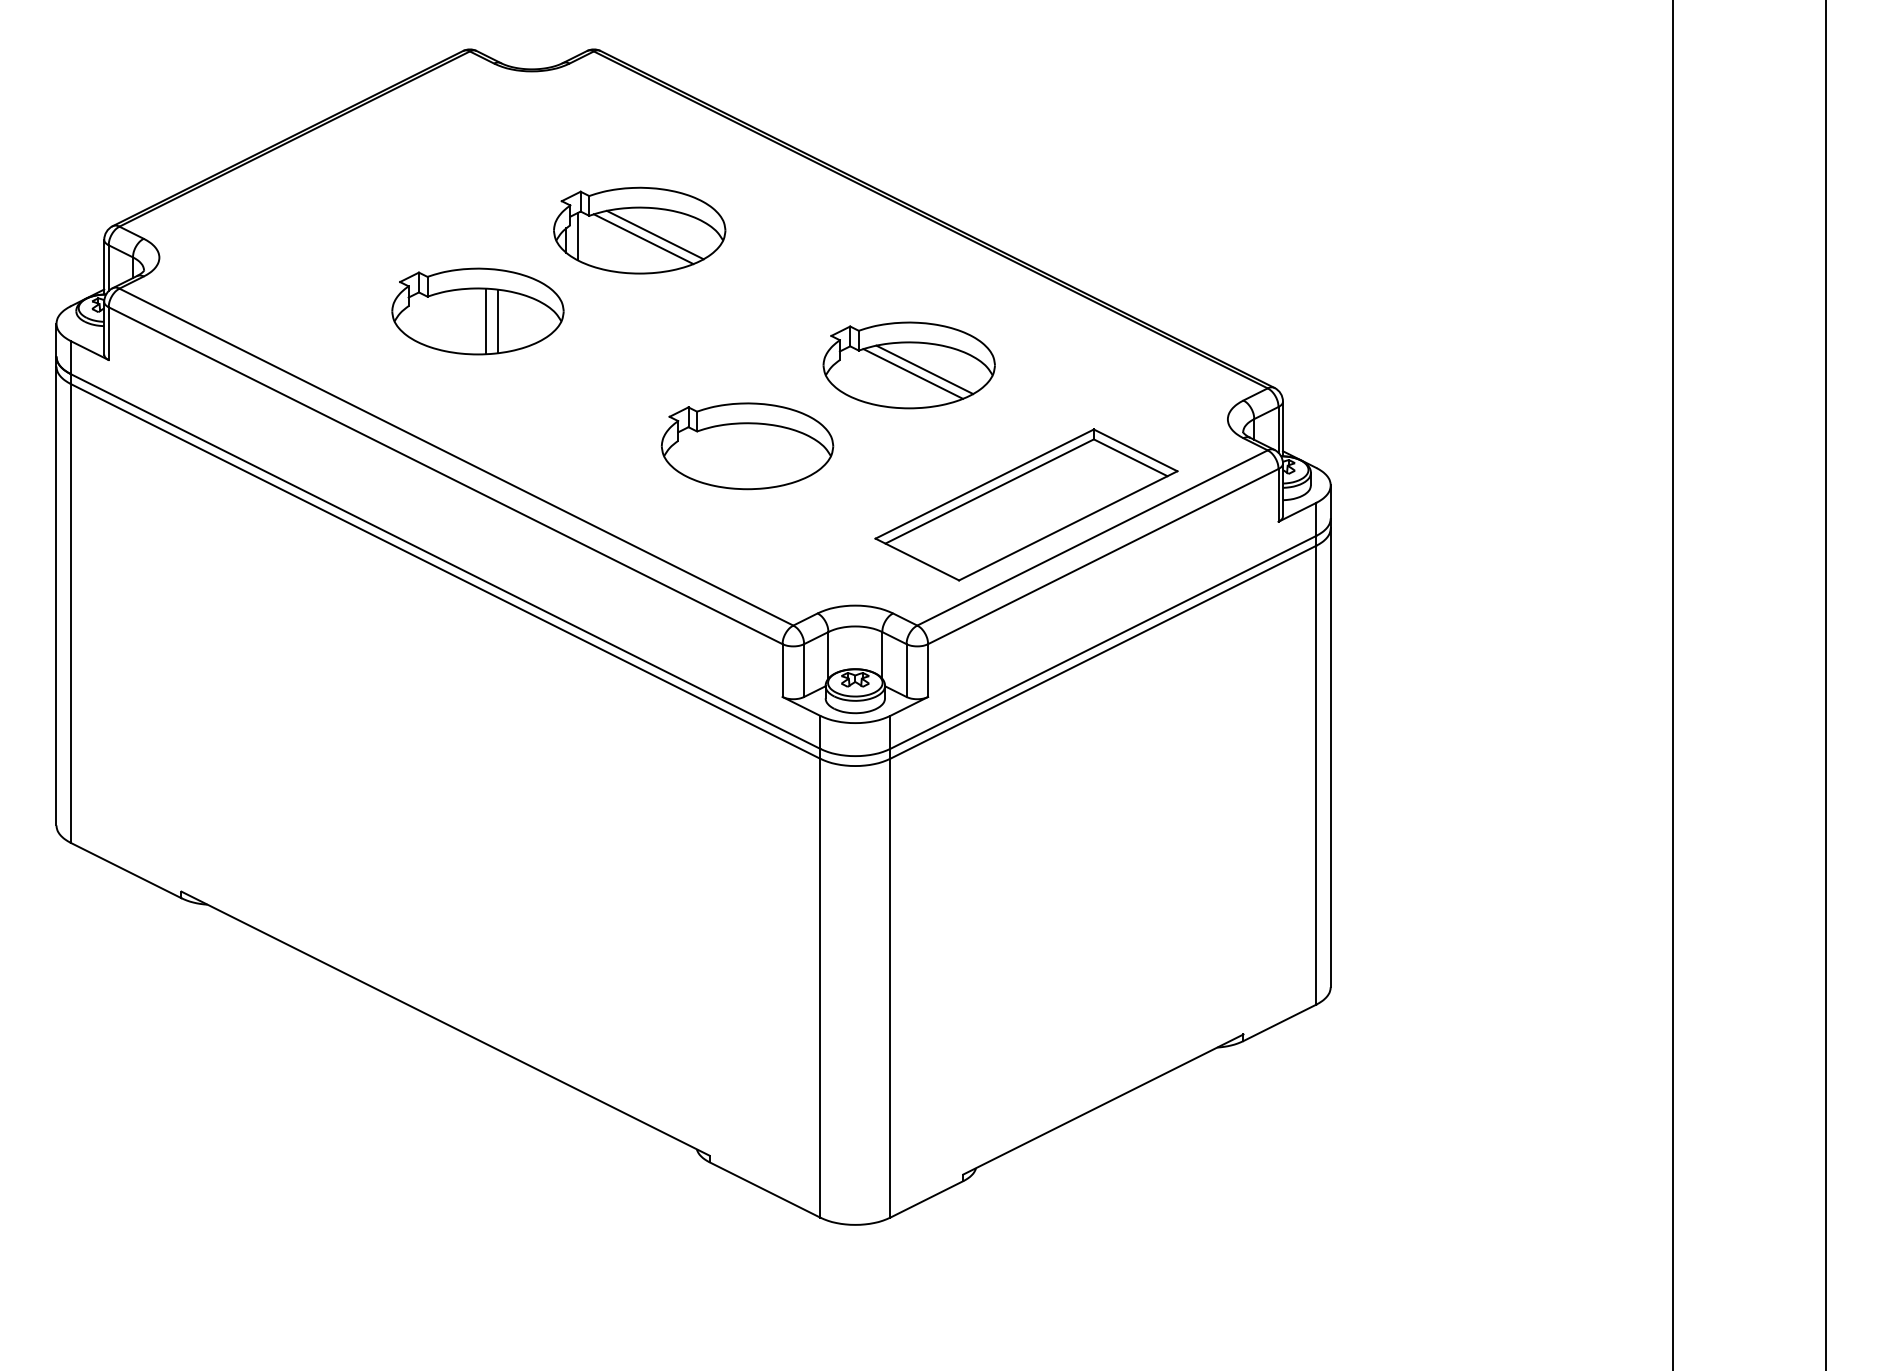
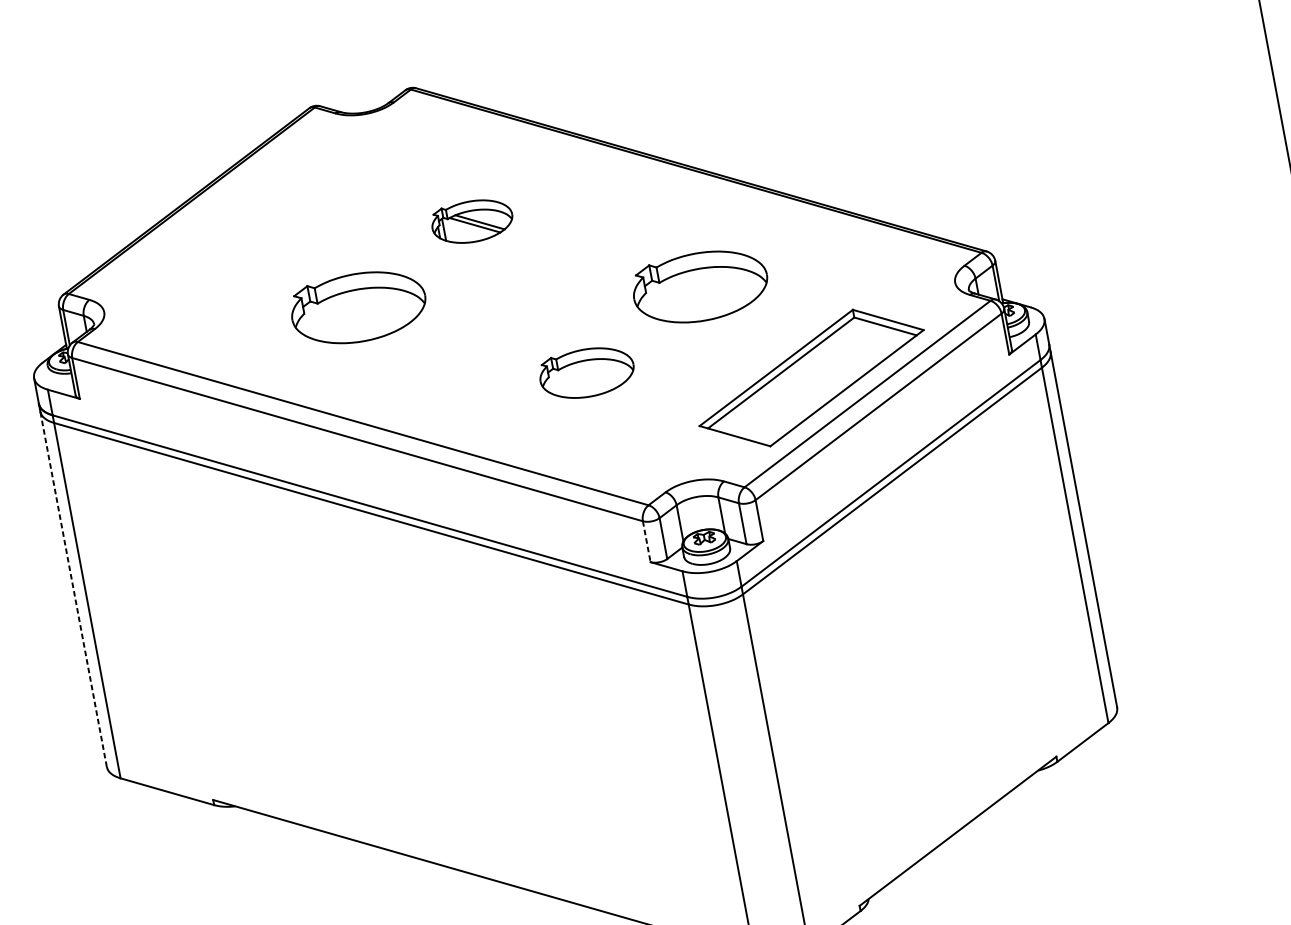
part: (639, 230) -> (472, 221), size x0.6
line: (486, 321) -> (366, 314), removed
line: (497, 321) -> (375, 312), removed
line: (924, 369) -> (713, 287), removed
line: (913, 373) -> (705, 292), removed
part: (747, 446) -> (587, 373), size x0.7
line: (56, 595) -> (73, 588), solid -> dashed
line: (782, 671) -> (646, 542), solid -> dashed

